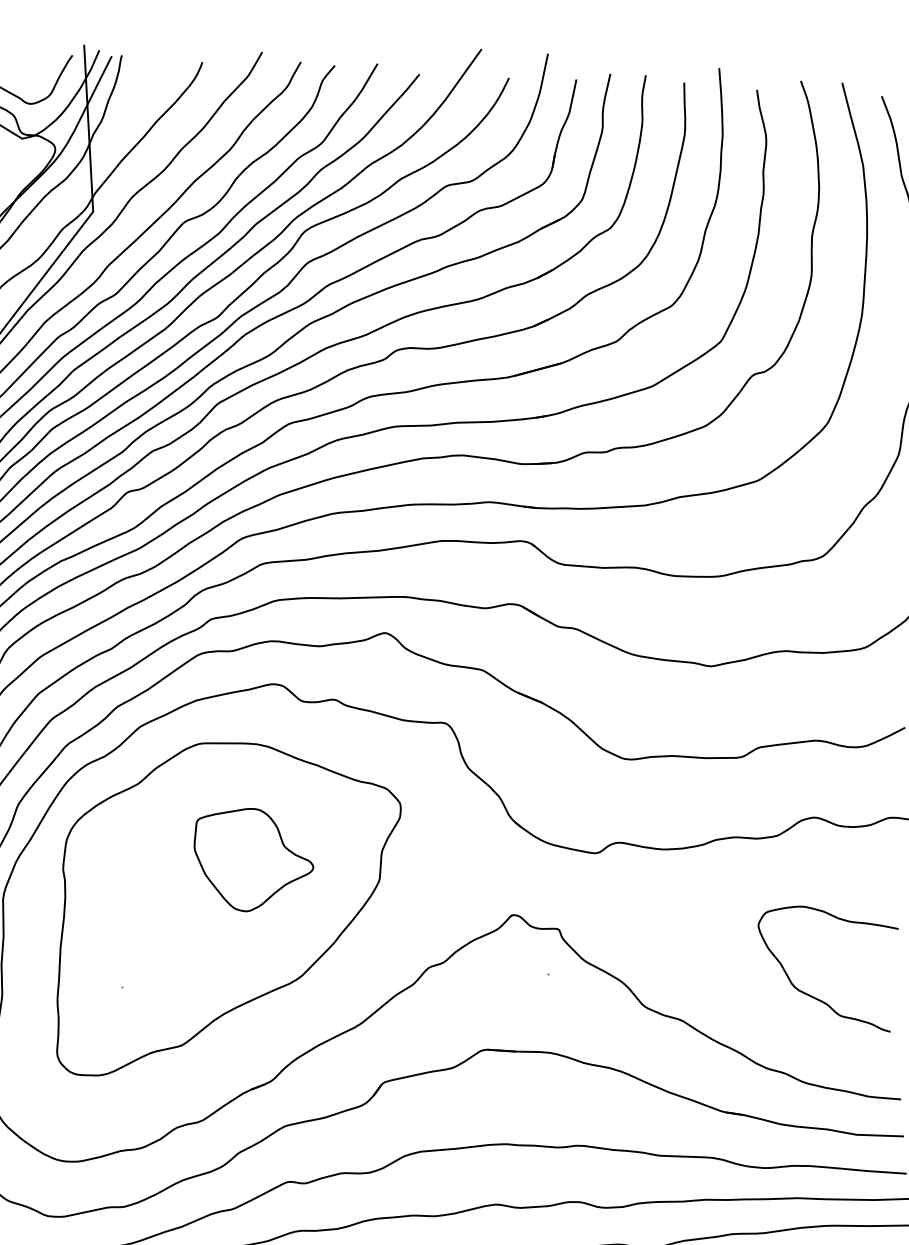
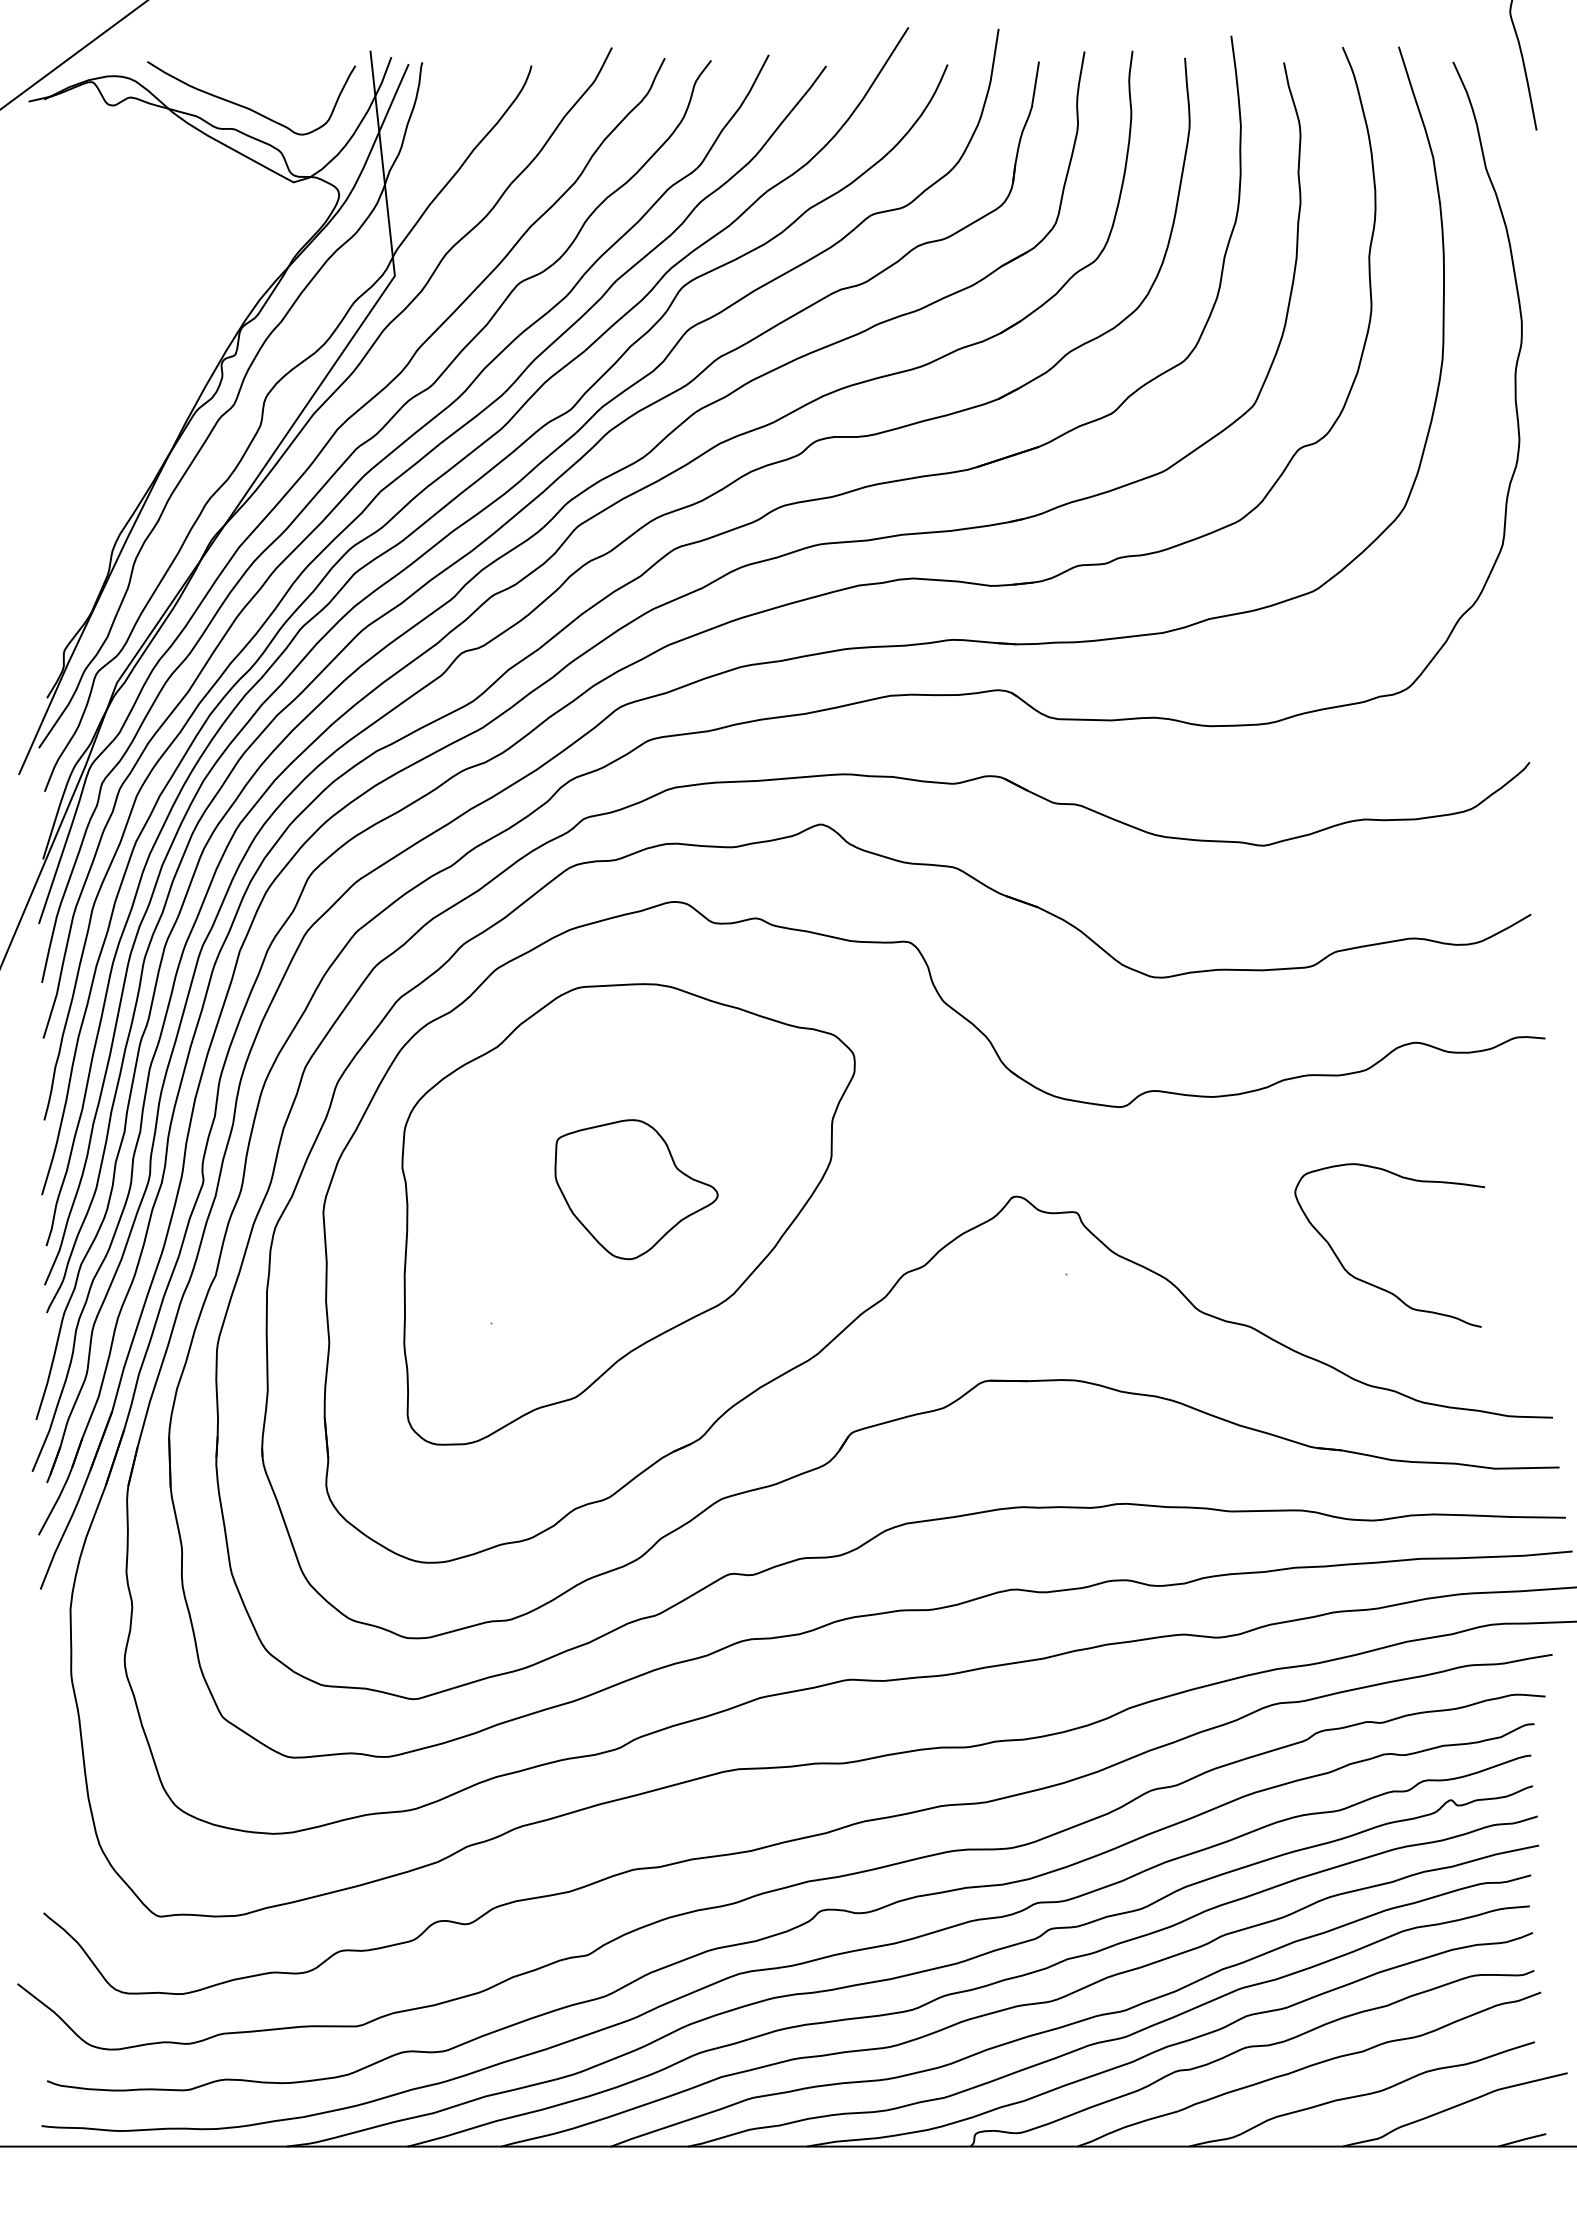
part: (253, 860) -> (636, 1189), moved
curve: (811, 995) -> (1371, 1283), moved

